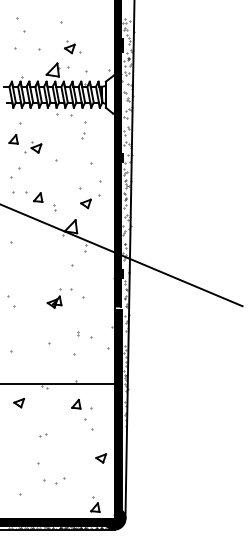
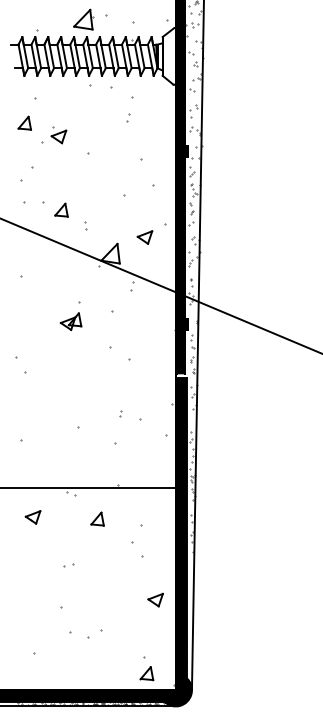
part: (90, 201) -> (151, 234), moved
part: (54, 298) -> (70, 316), moved
part: (76, 403) -> (97, 517), moved

